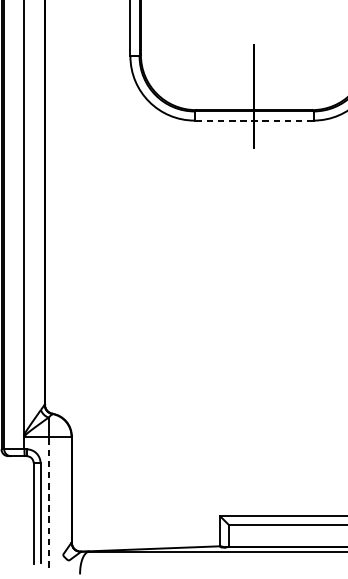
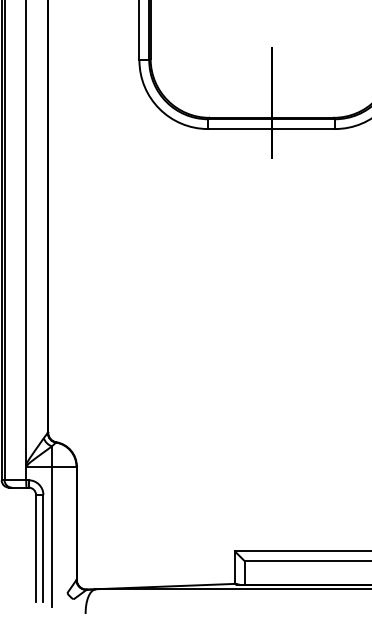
line: (254, 121) -> (271, 129), dashed -> solid
line: (49, 501) -> (52, 536), dashed -> solid

